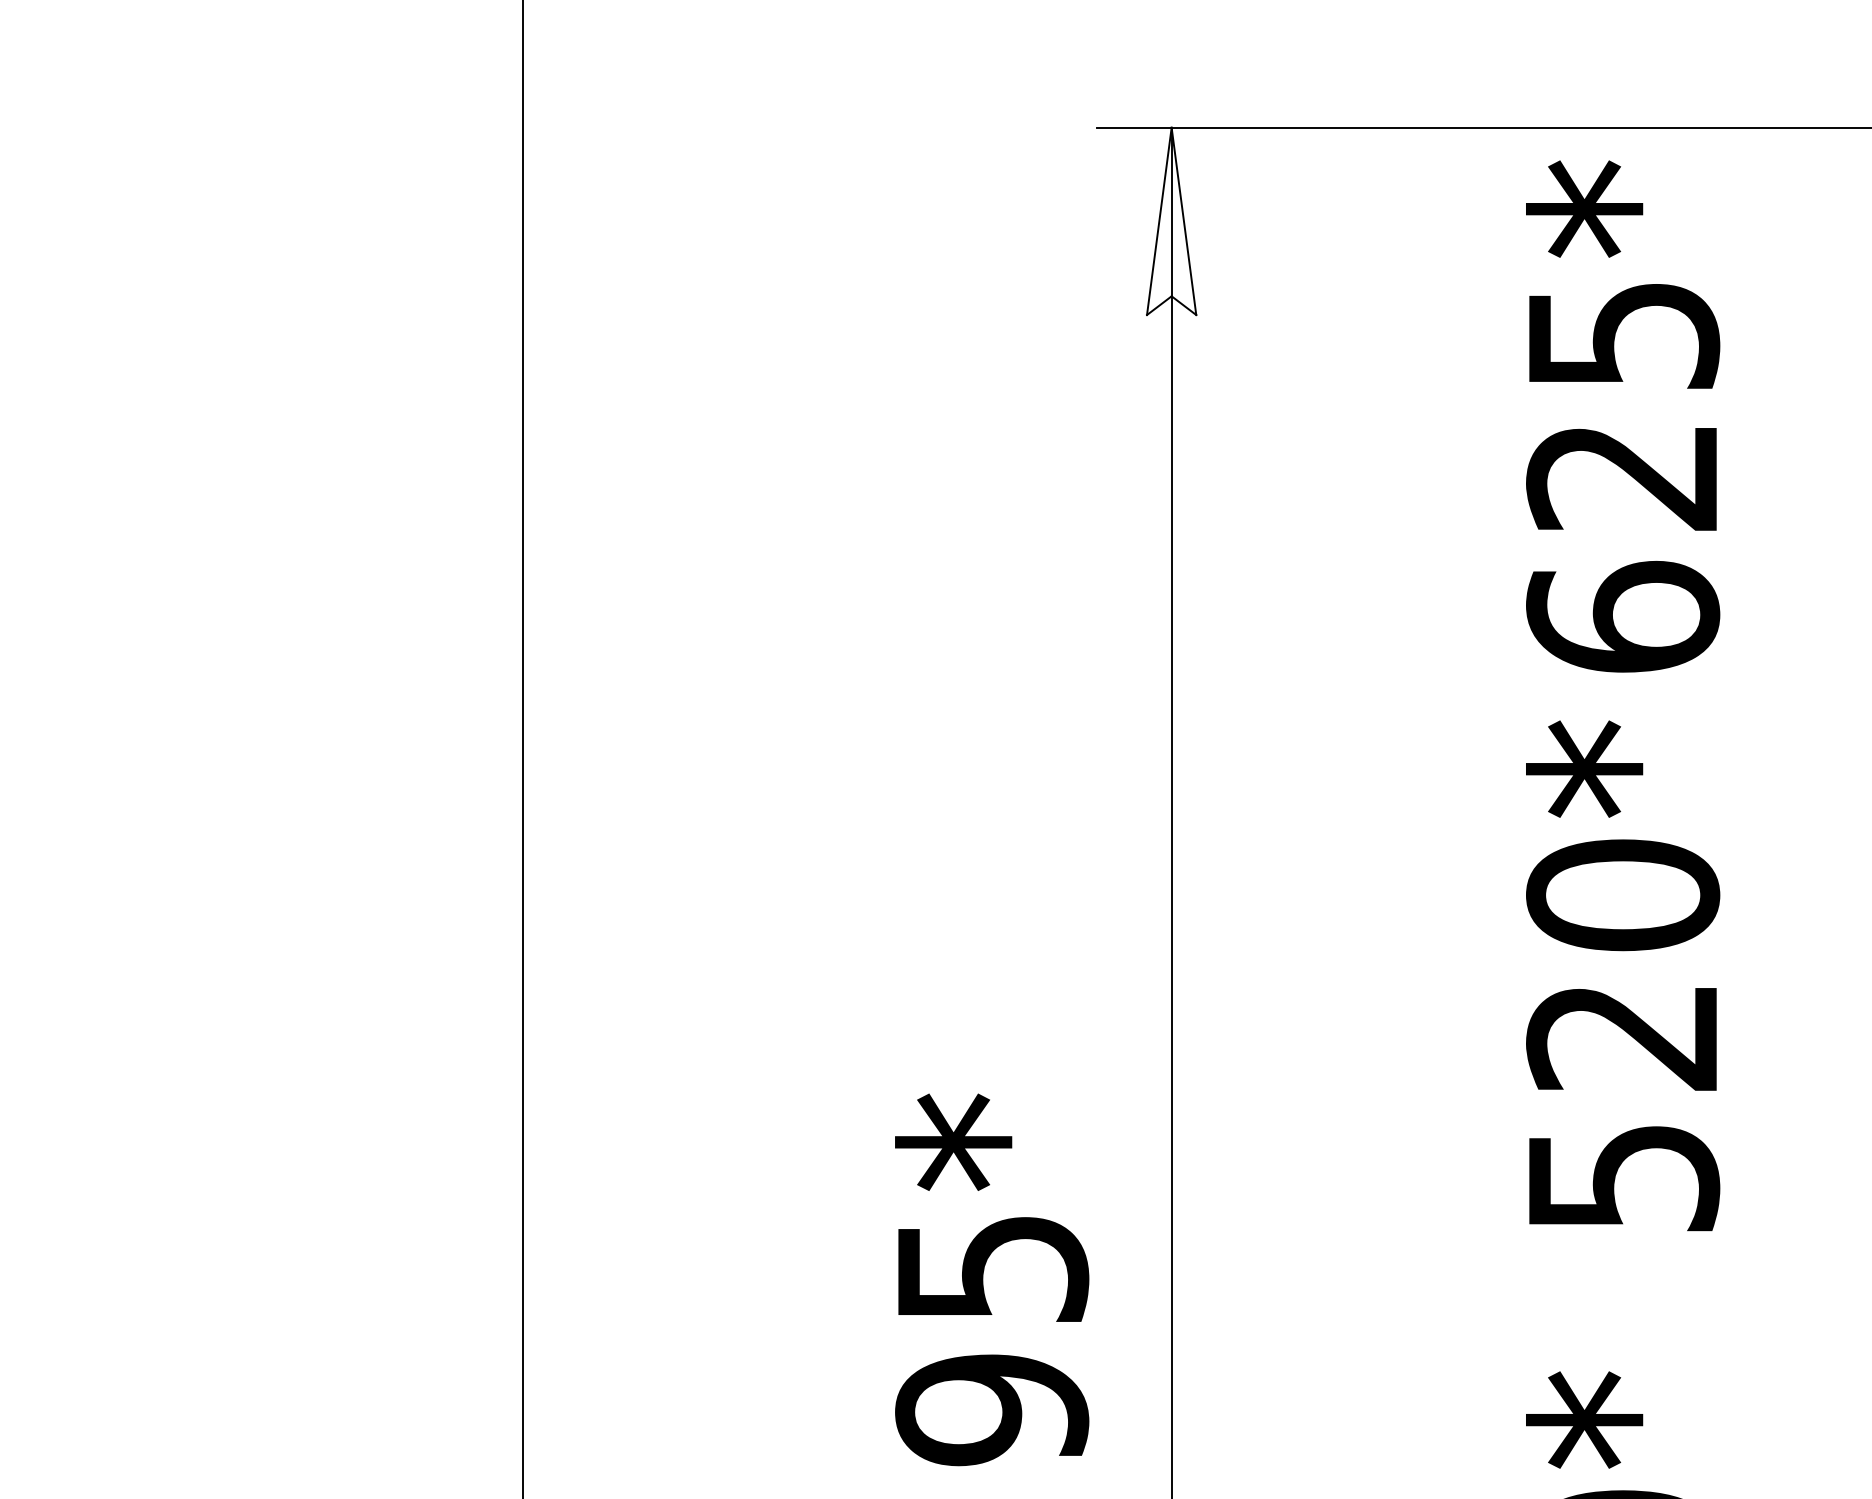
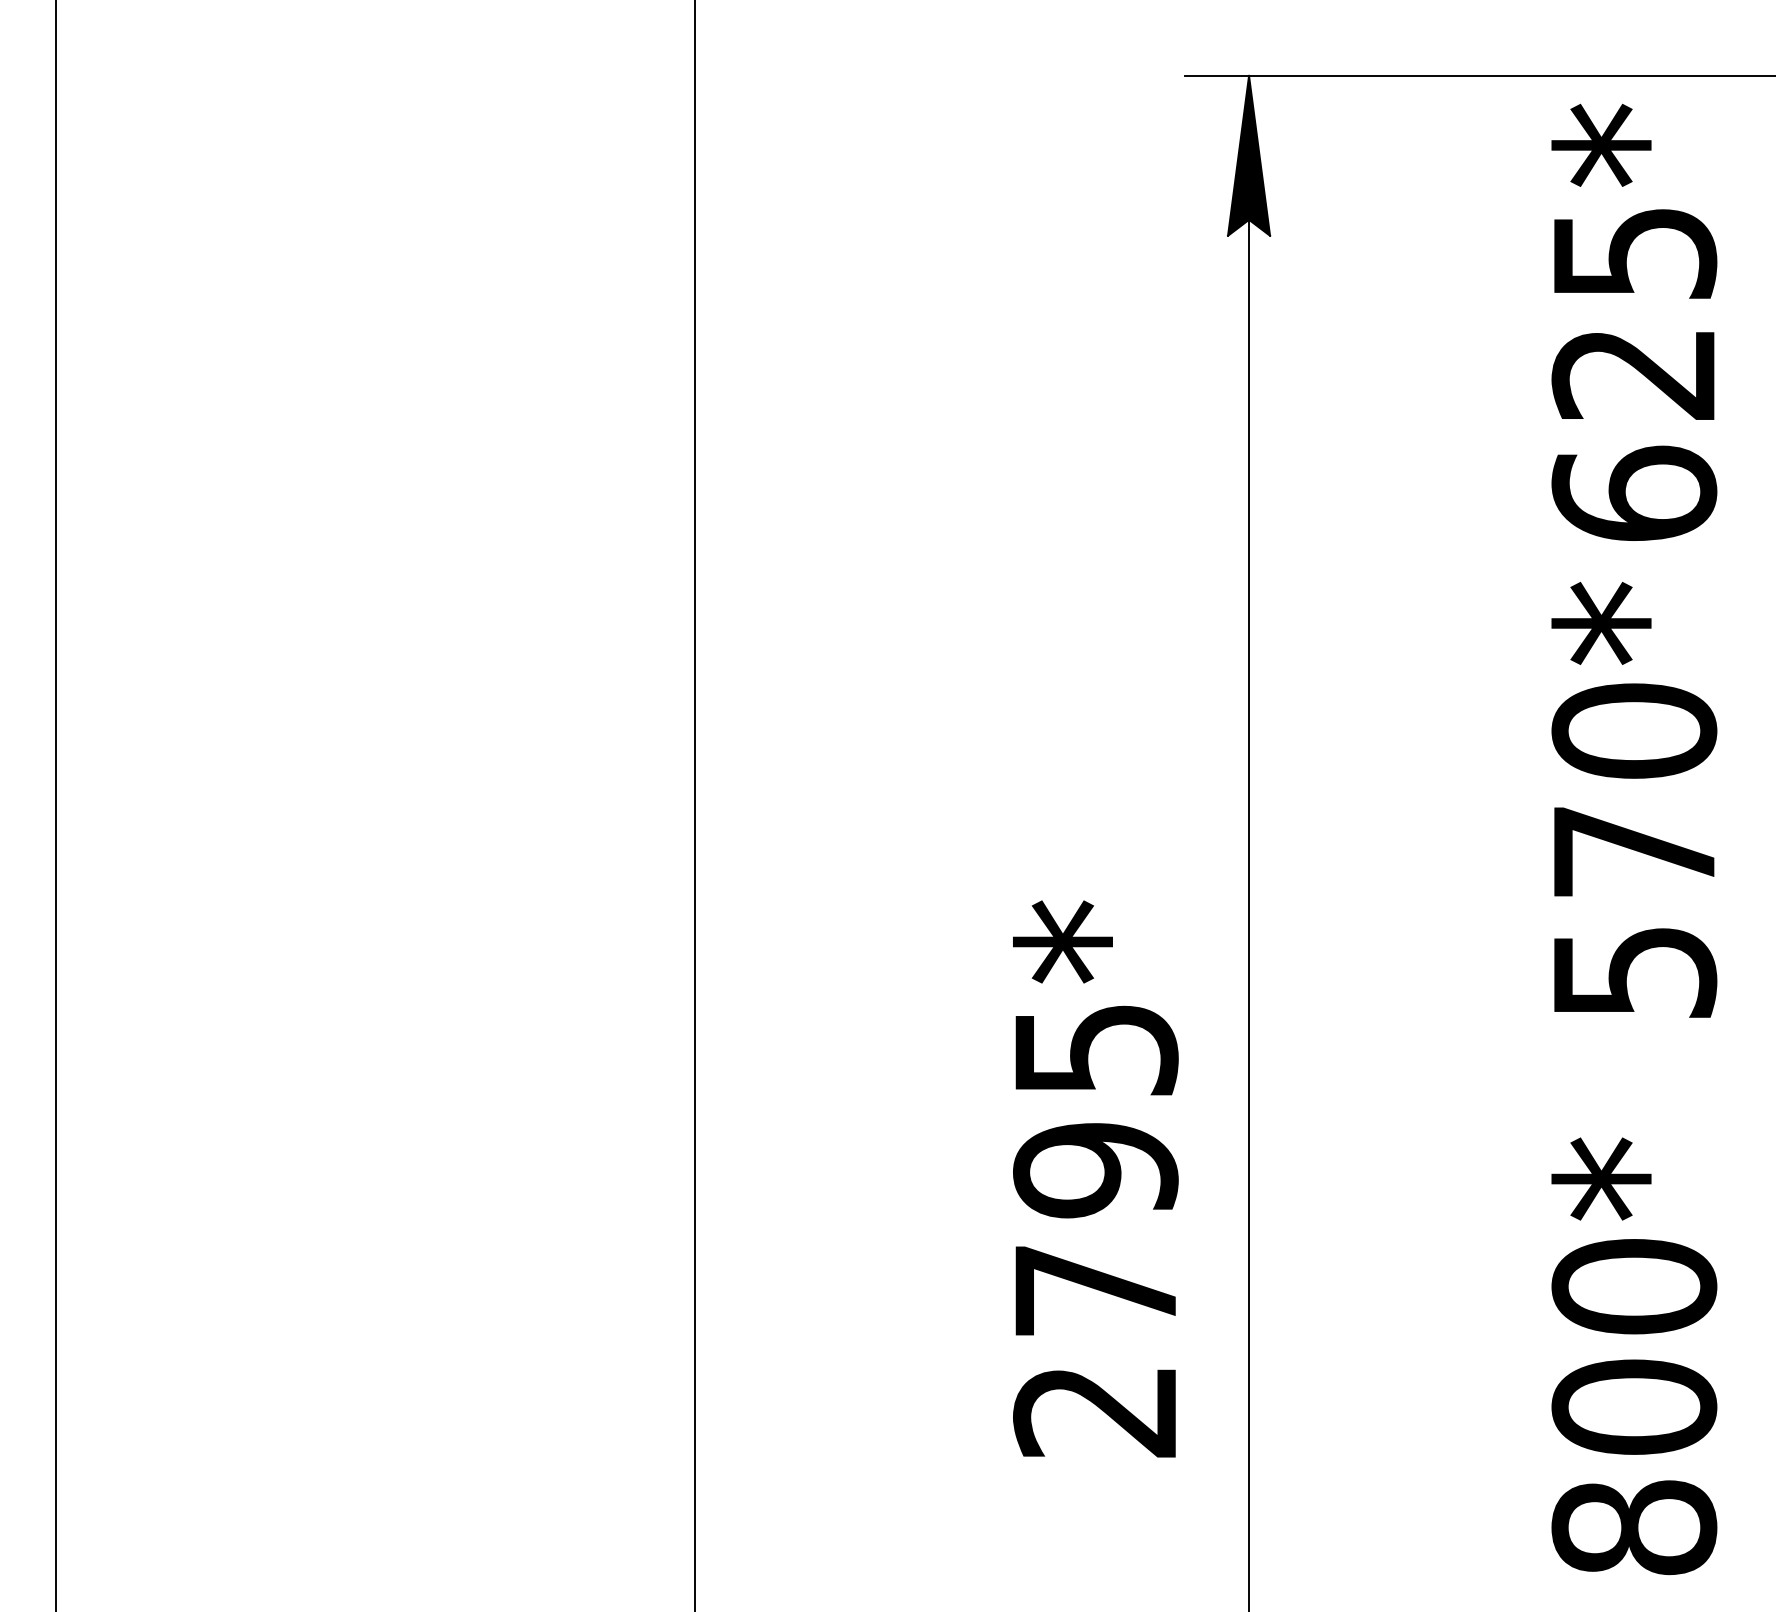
fill: (1172, 220) -> (1249, 155), added
text: (1620, 1037) -> (1632, 852), 520* -> 570*

